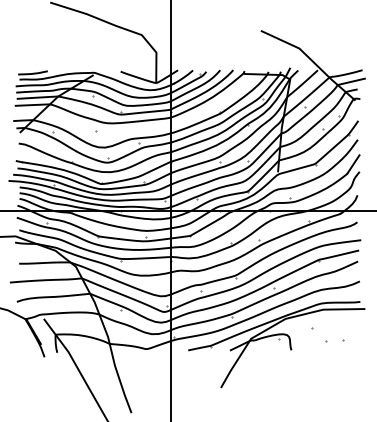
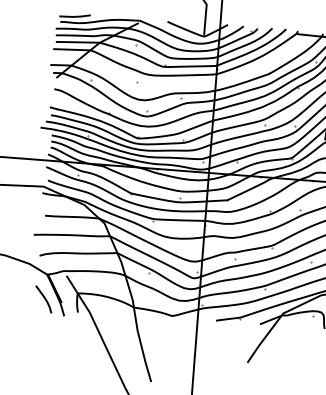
line: (23, 341) -> (43, 297), added

